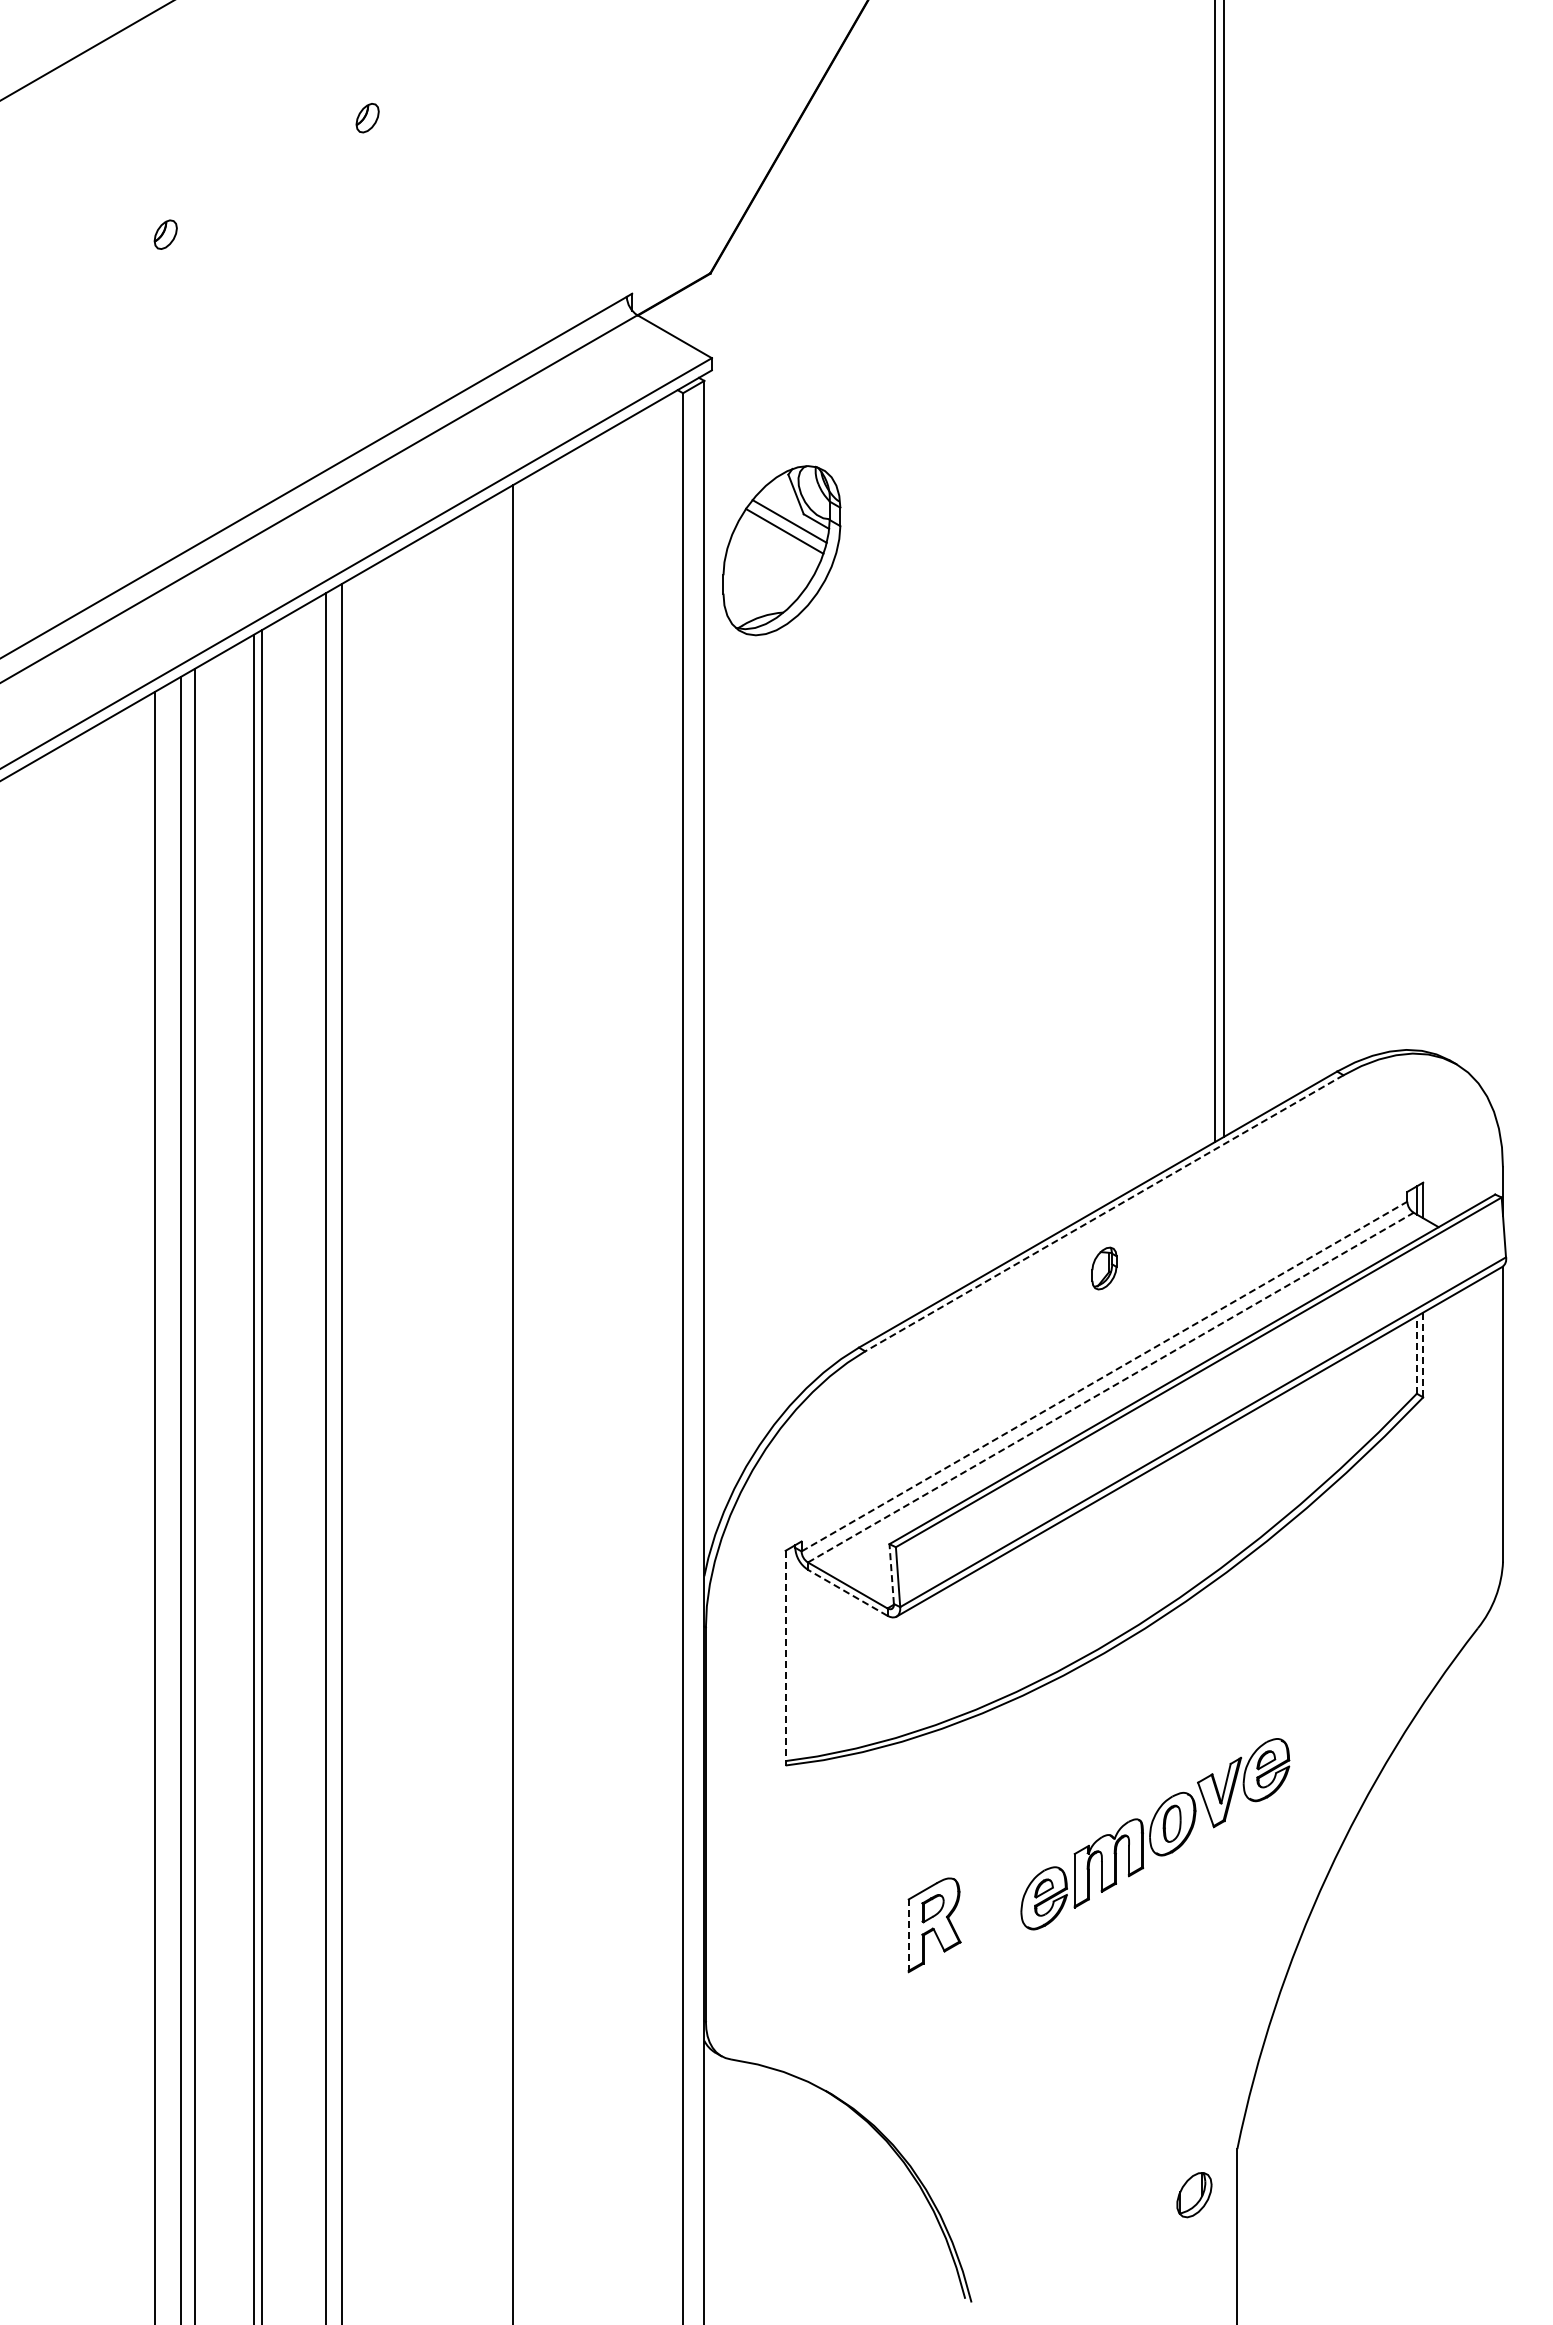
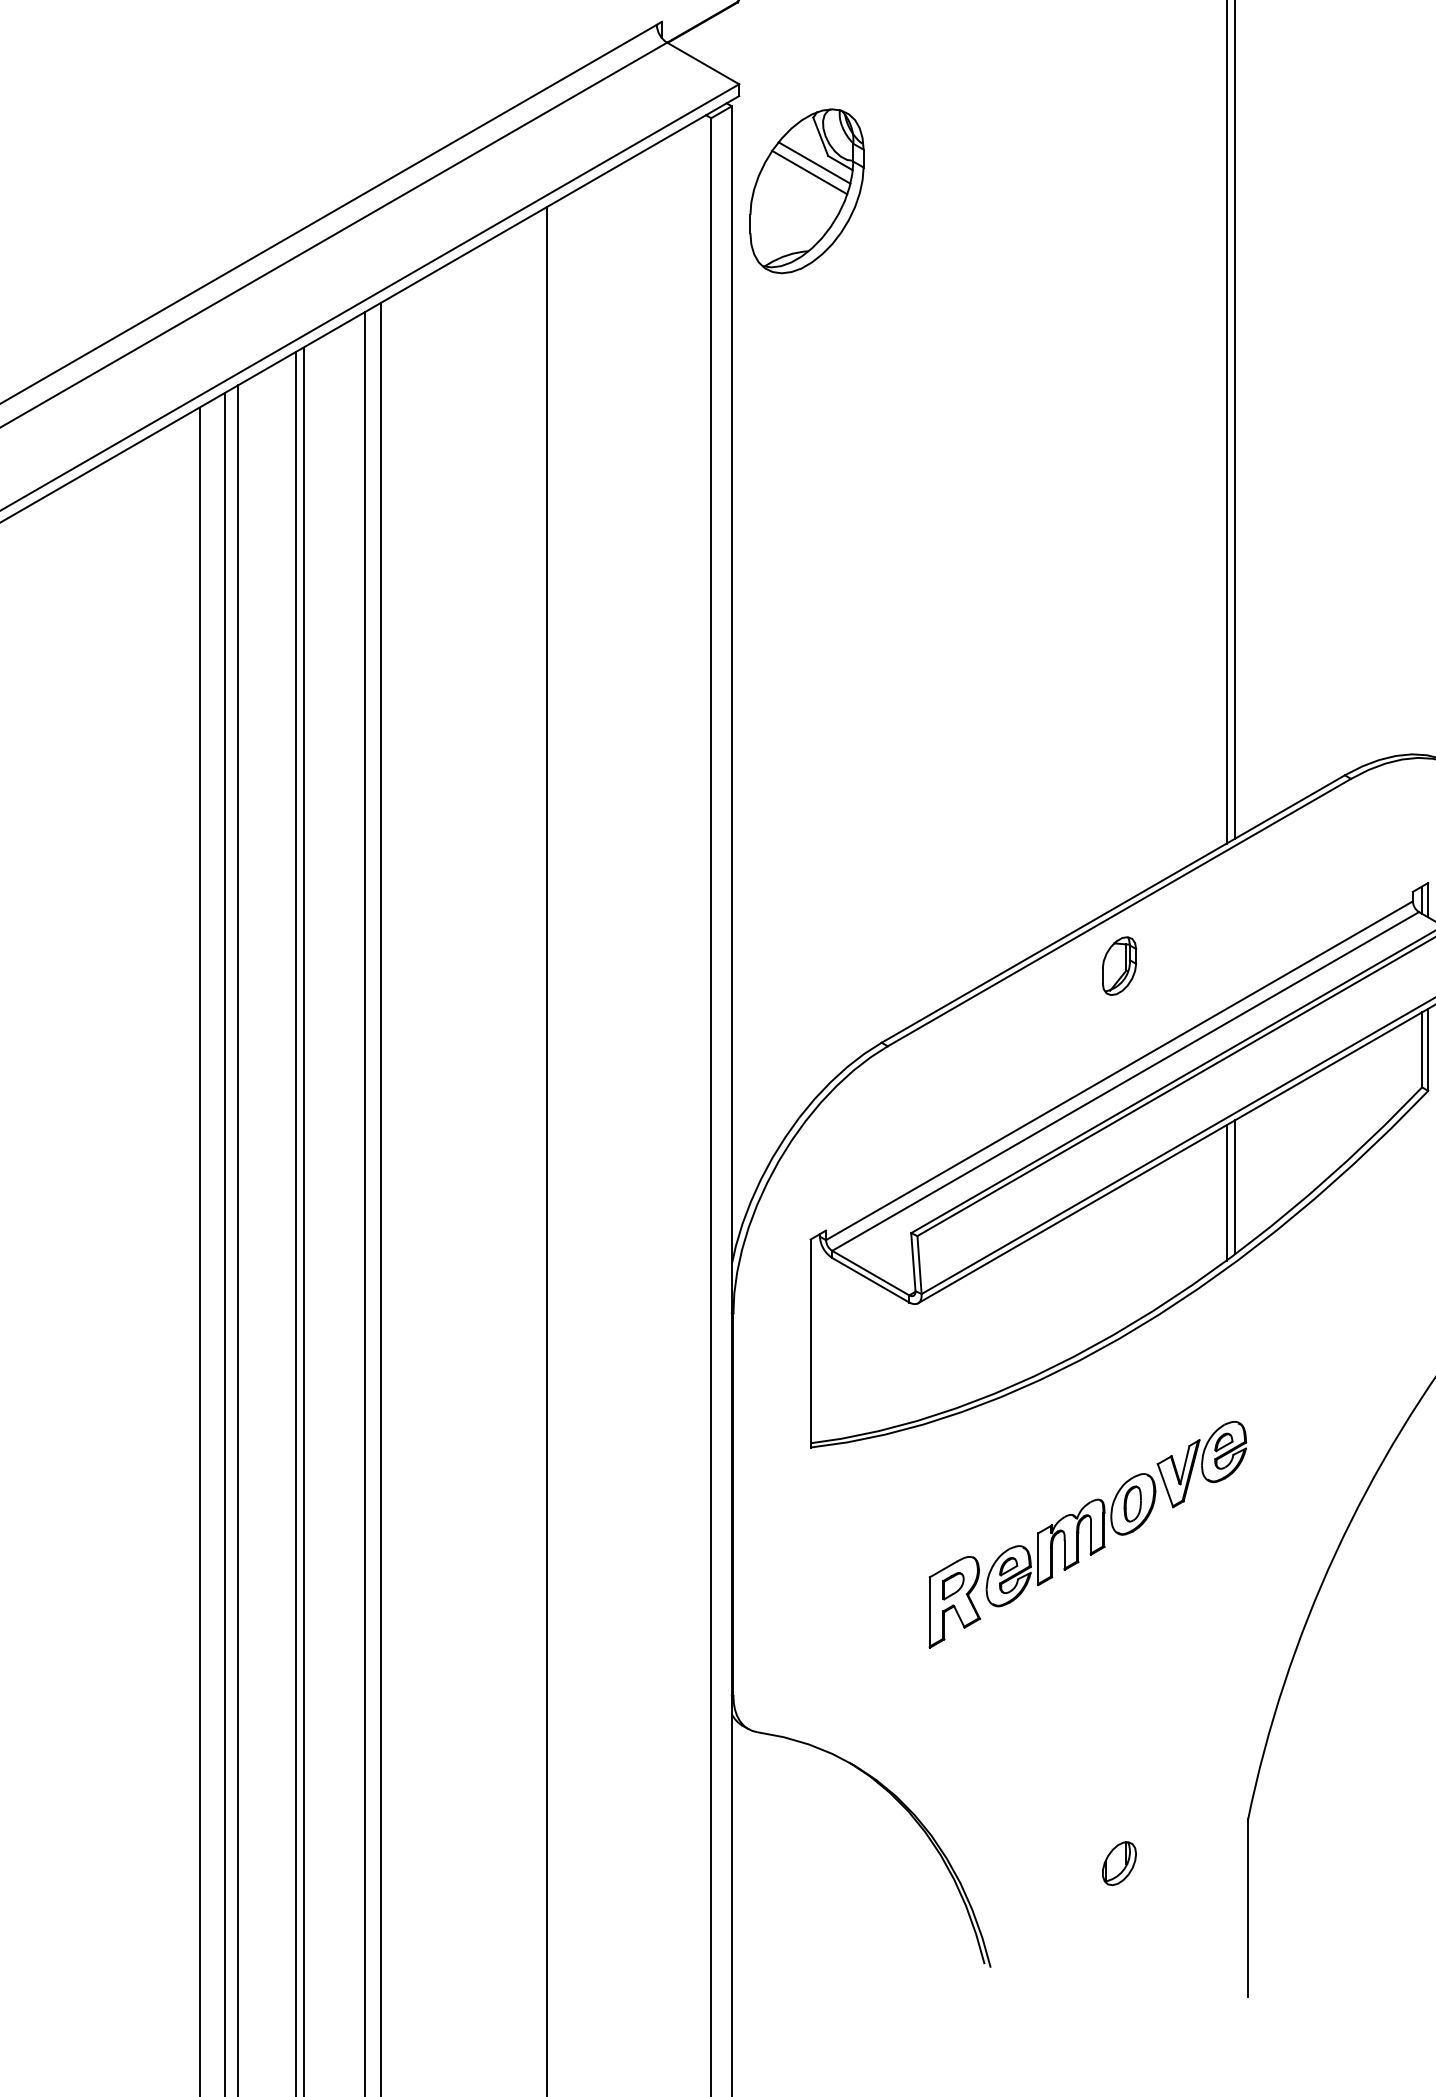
part: (781, 550) -> (806, 191), moved
line: (1104, 1213) -> (1119, 912), dashed -> solid
part: (1104, 1268) -> (1119, 966), size x1.43
line: (1423, 1354) -> (1428, 1049), dashed -> solid
line: (1416, 1355) -> (1421, 1050), dashed -> solid
line: (1104, 1376) -> (1119, 1070), dashed -> solid
line: (1110, 1387) -> (1125, 1081), dashed -> solid
line: (1223, 1496) -> (1234, 1186), added
line: (1215, 1502) -> (1227, 1192), added
line: (891, 1573) -> (913, 1261), dashed -> solid
line: (847, 1592) -> (870, 1279), dashed -> solid
line: (785, 1658) -> (810, 1343), dashed -> solid
part: (1155, 1834) -> (1116, 1514), moved
line: (908, 1935) -> (929, 1612), dashed -> solid
part: (1194, 2195) -> (1119, 1864), moved

